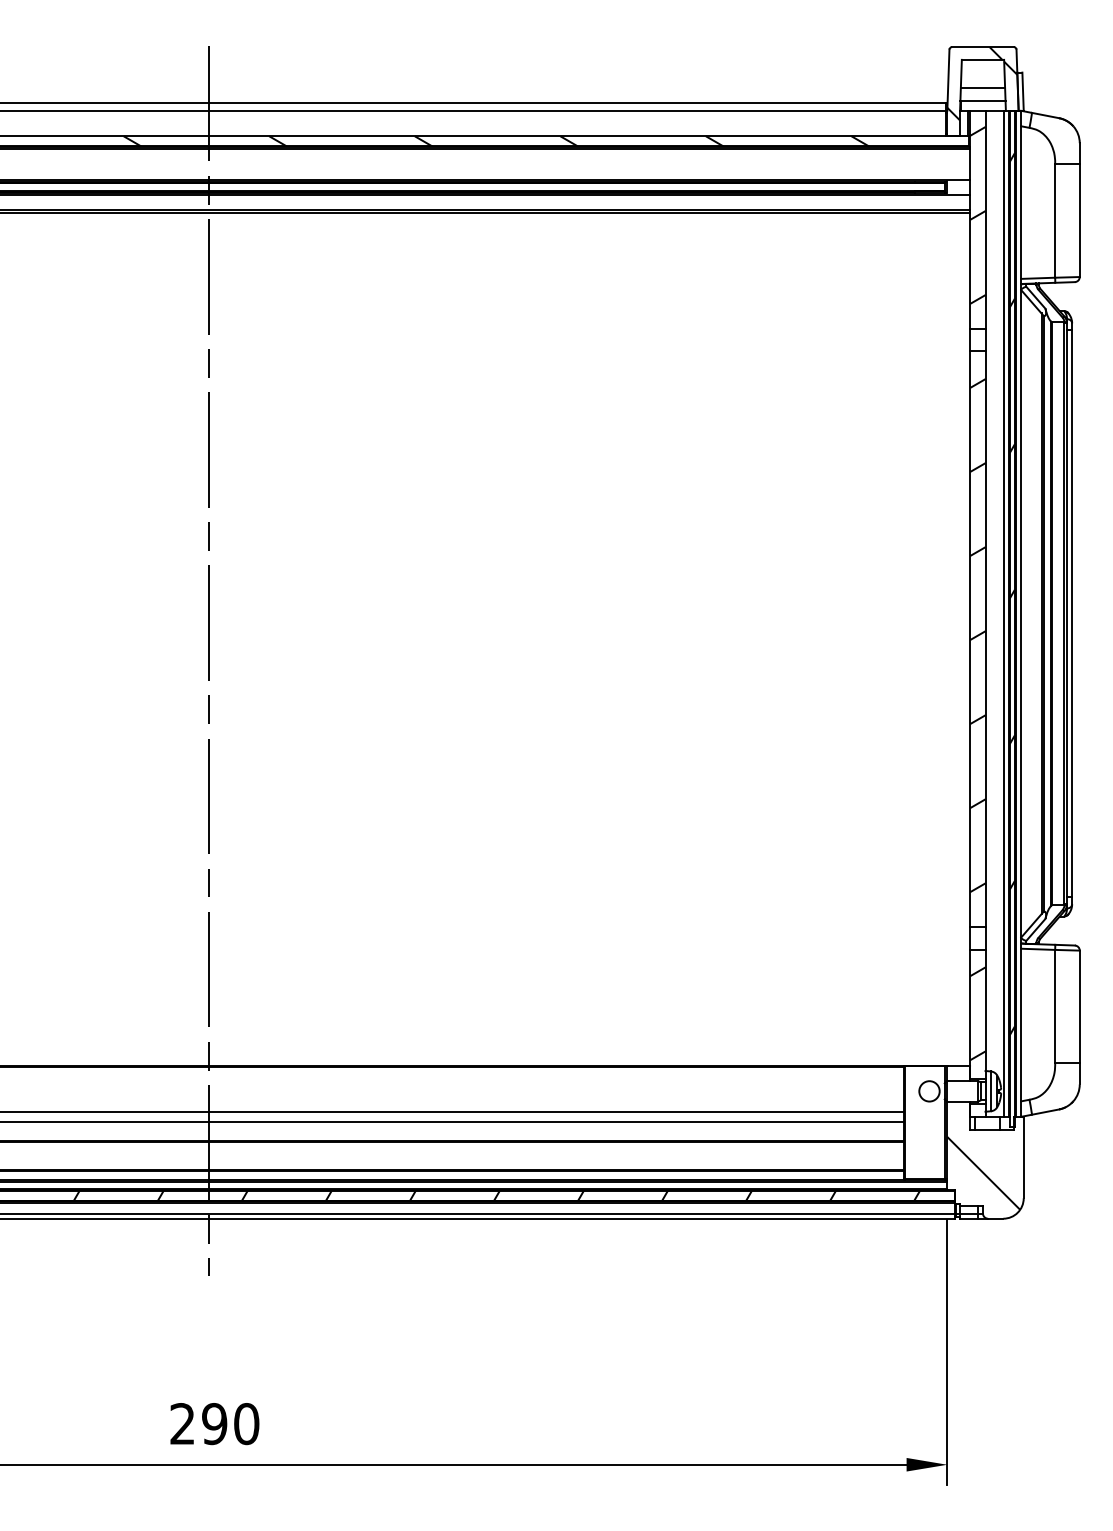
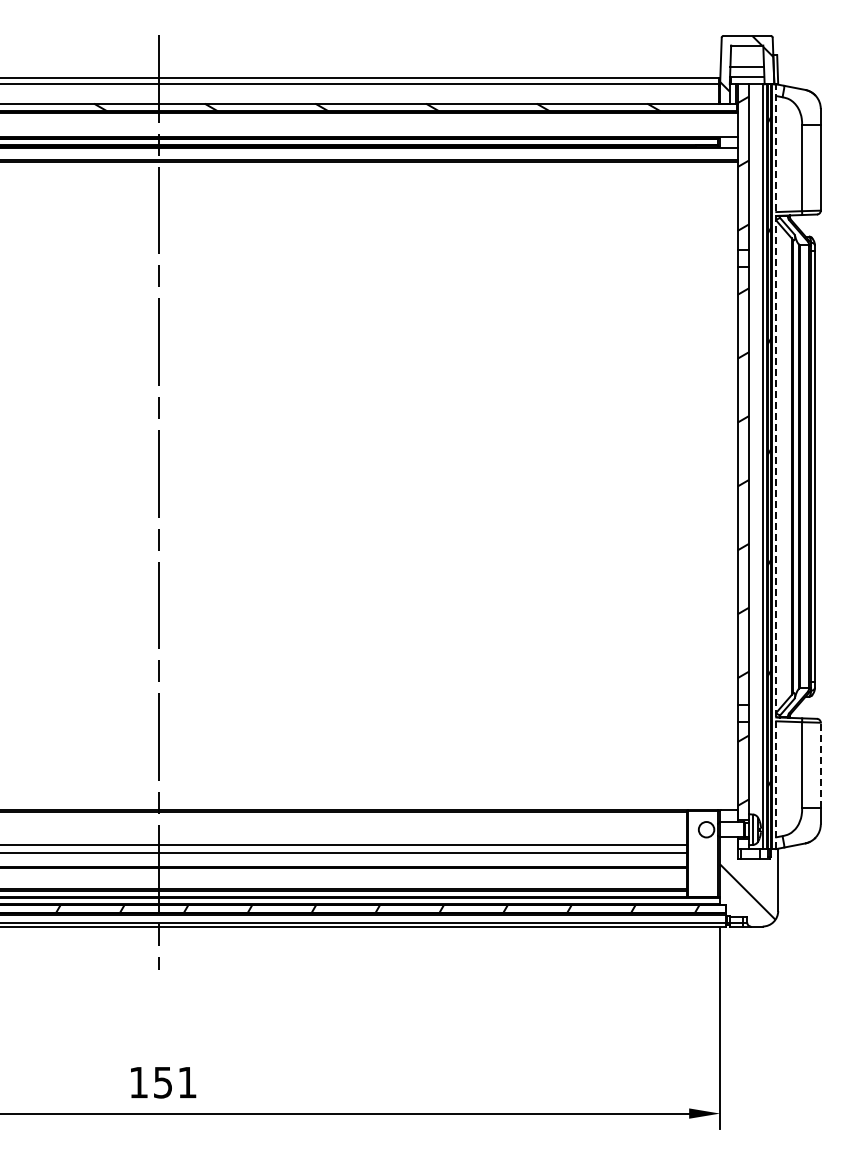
line: (1021, 613) -> (776, 466), solid -> dashed
line: (1079, 1006) -> (820, 765), solid -> dashed
text: (215, 1423) -> (163, 1082), 290 -> 151

